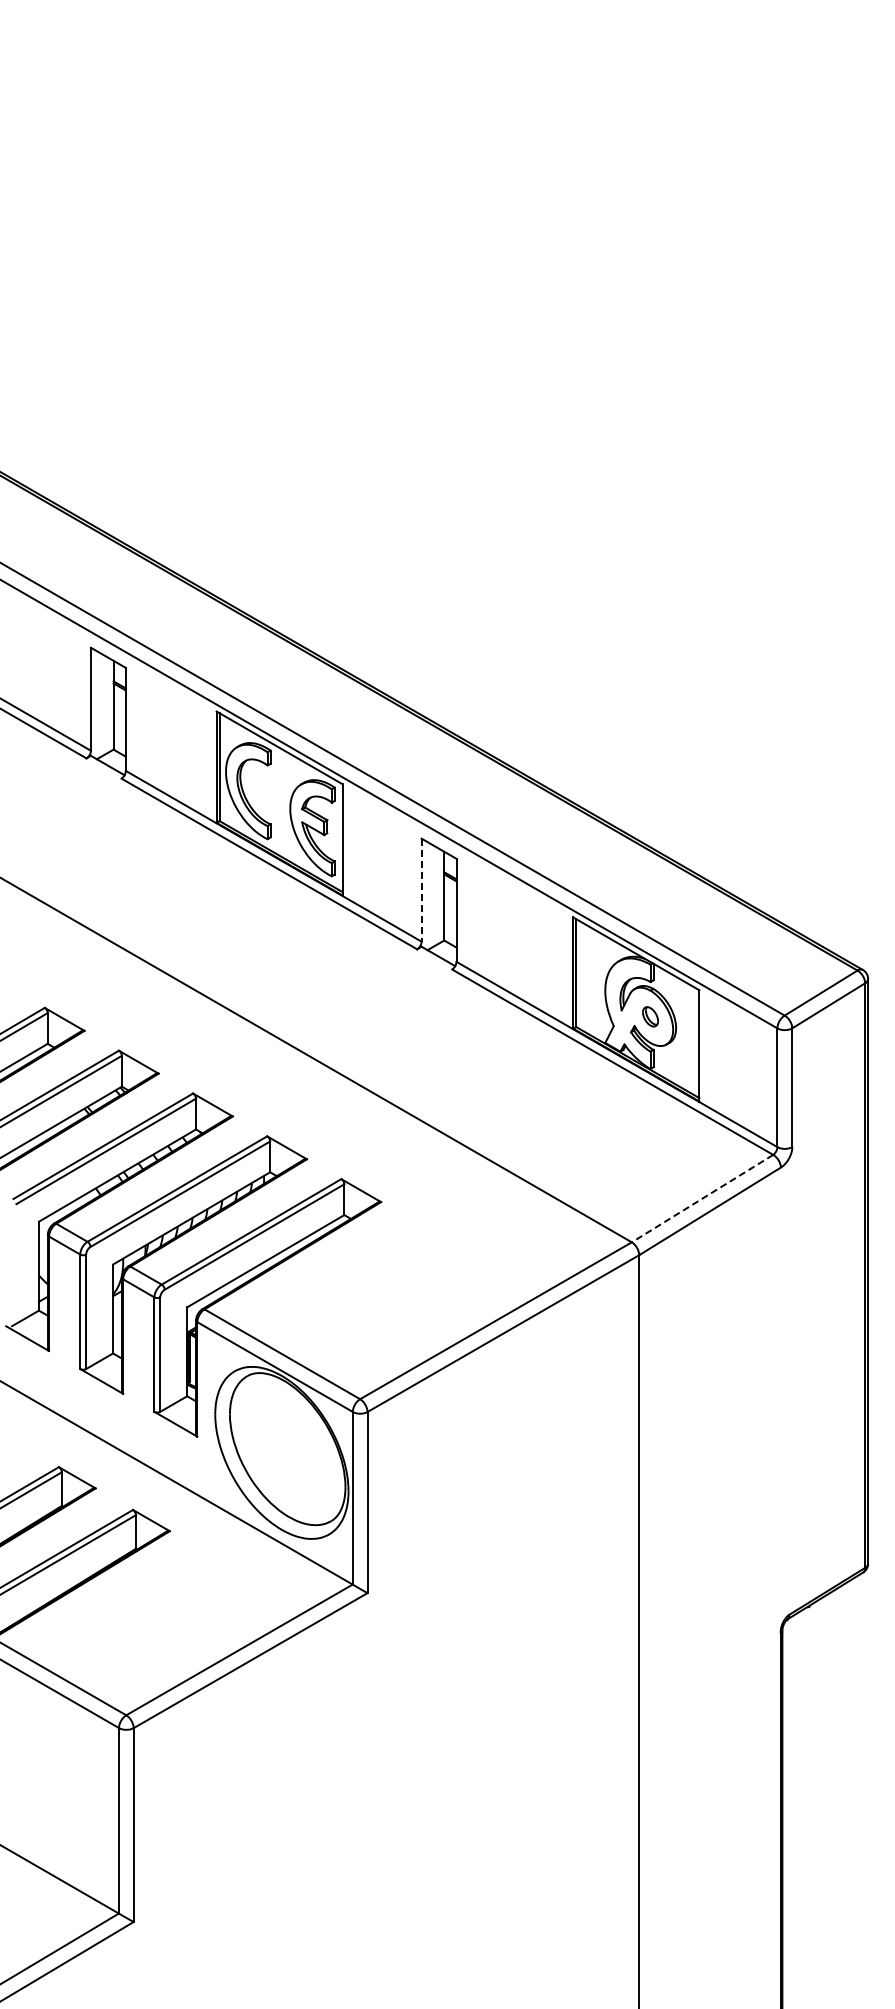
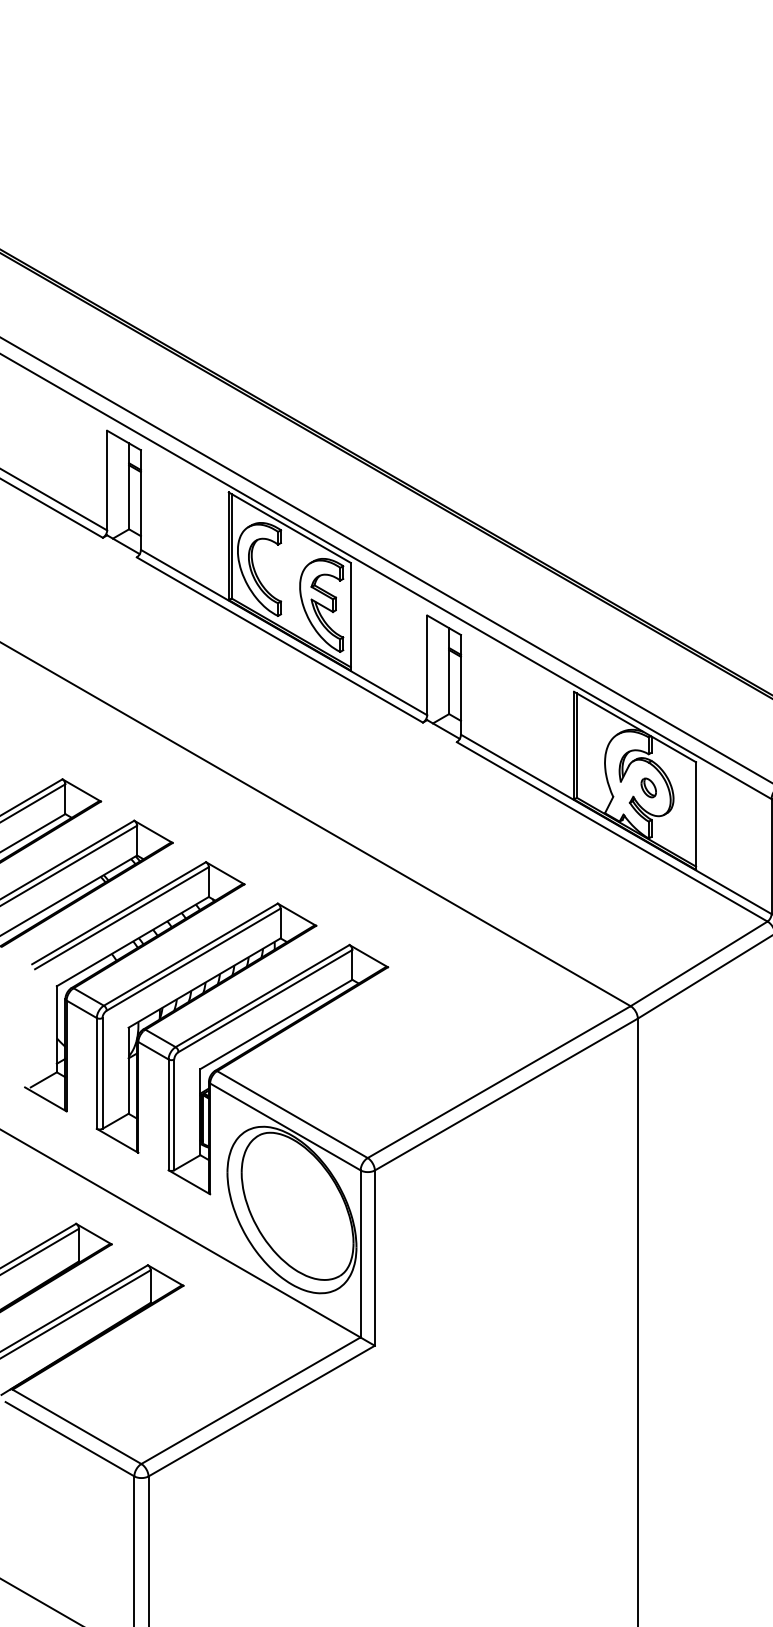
line: (421, 890) -> (427, 665), dashed -> solid
line: (702, 1198) -> (699, 963), dashed -> solid

